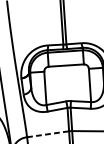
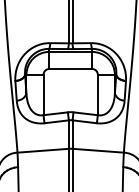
line: (48, 134) -> (43, 150), dashed -> solid

